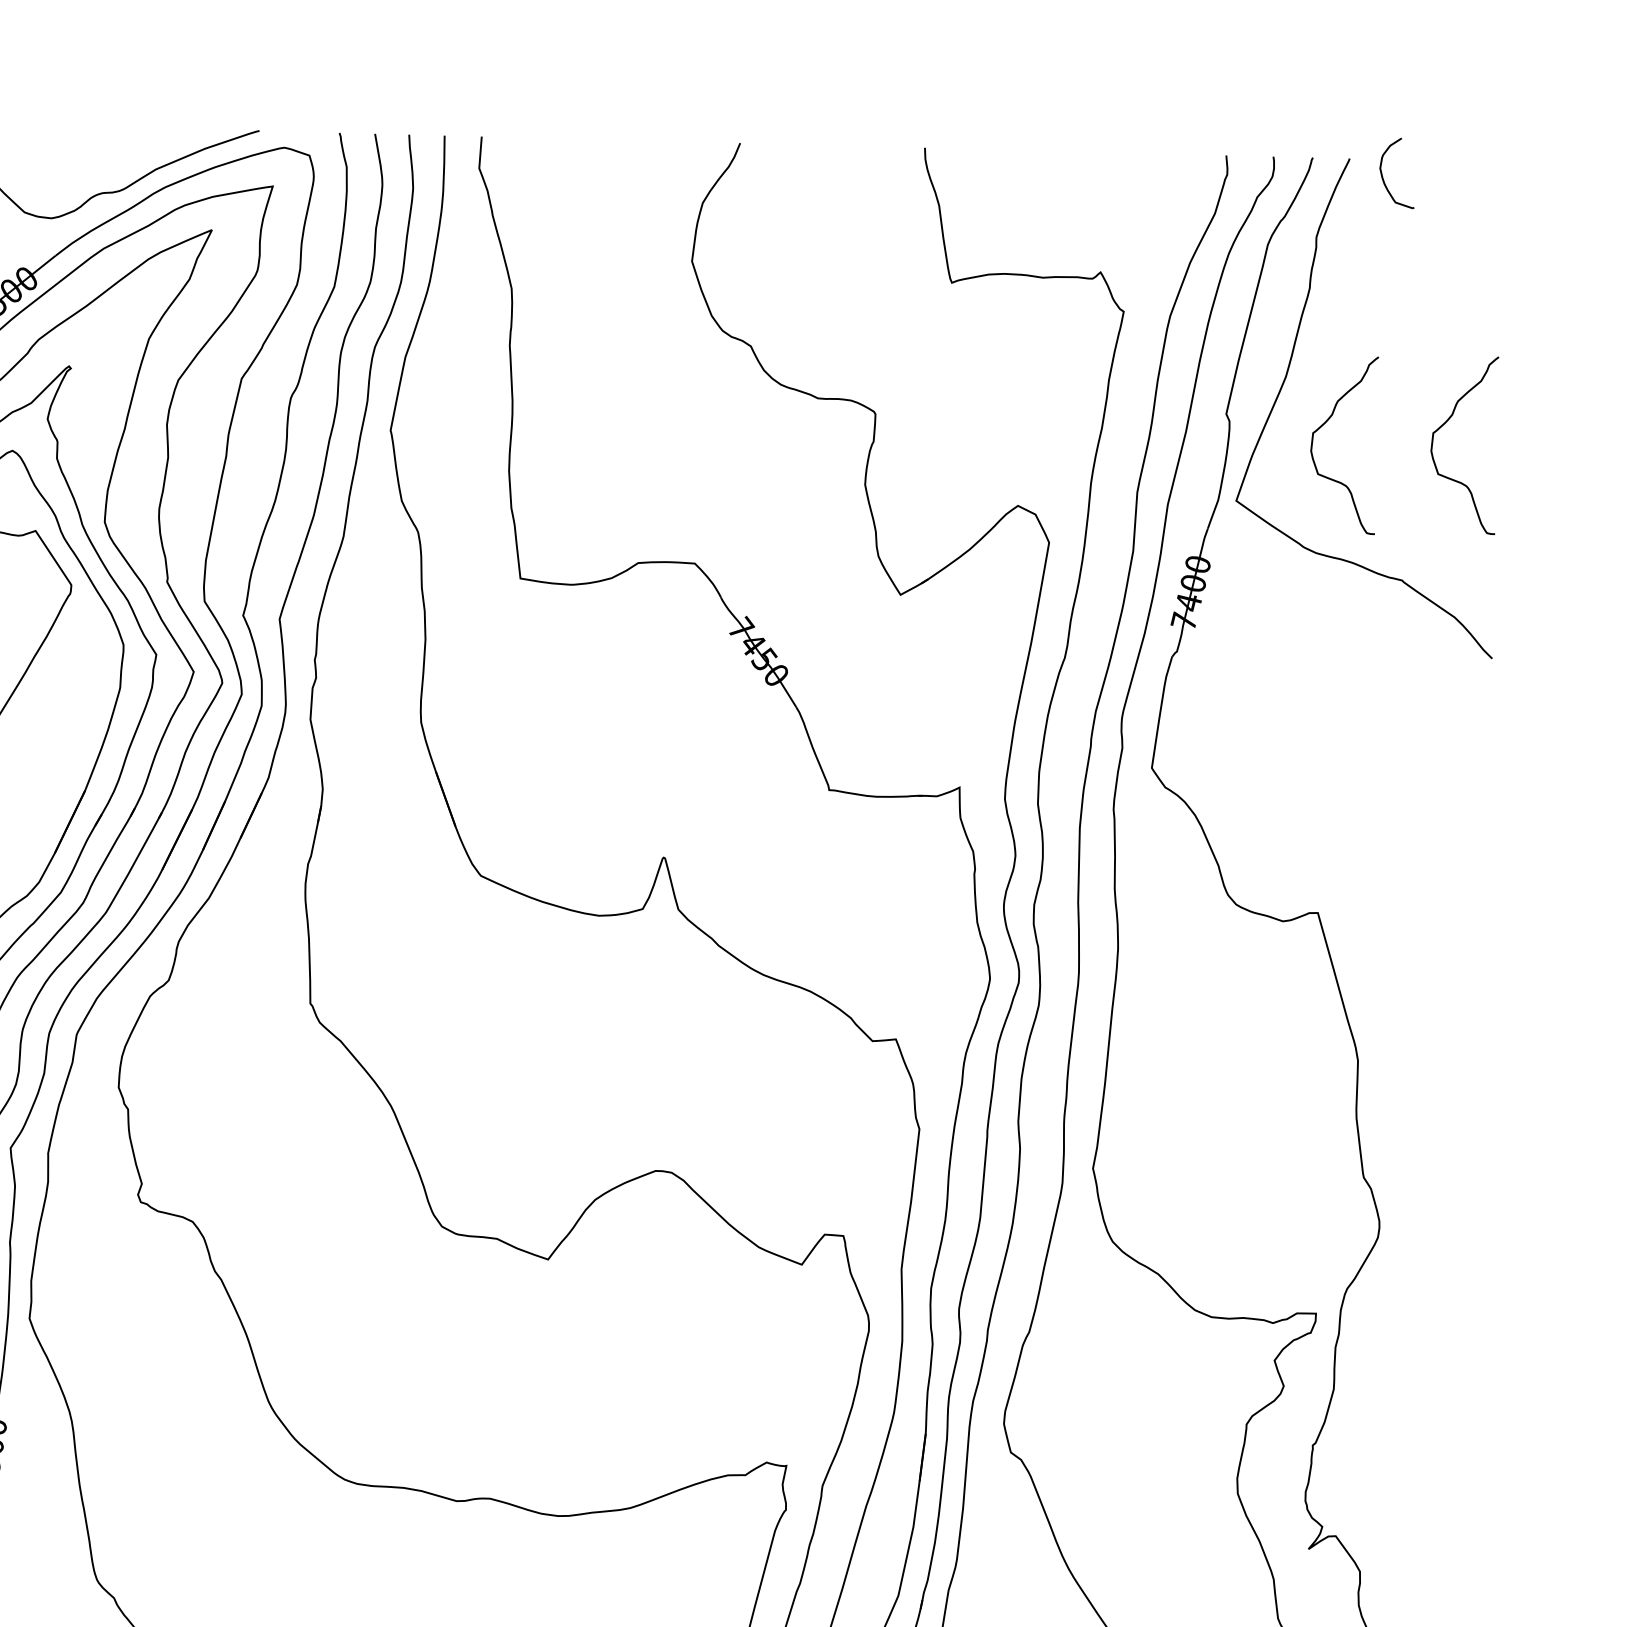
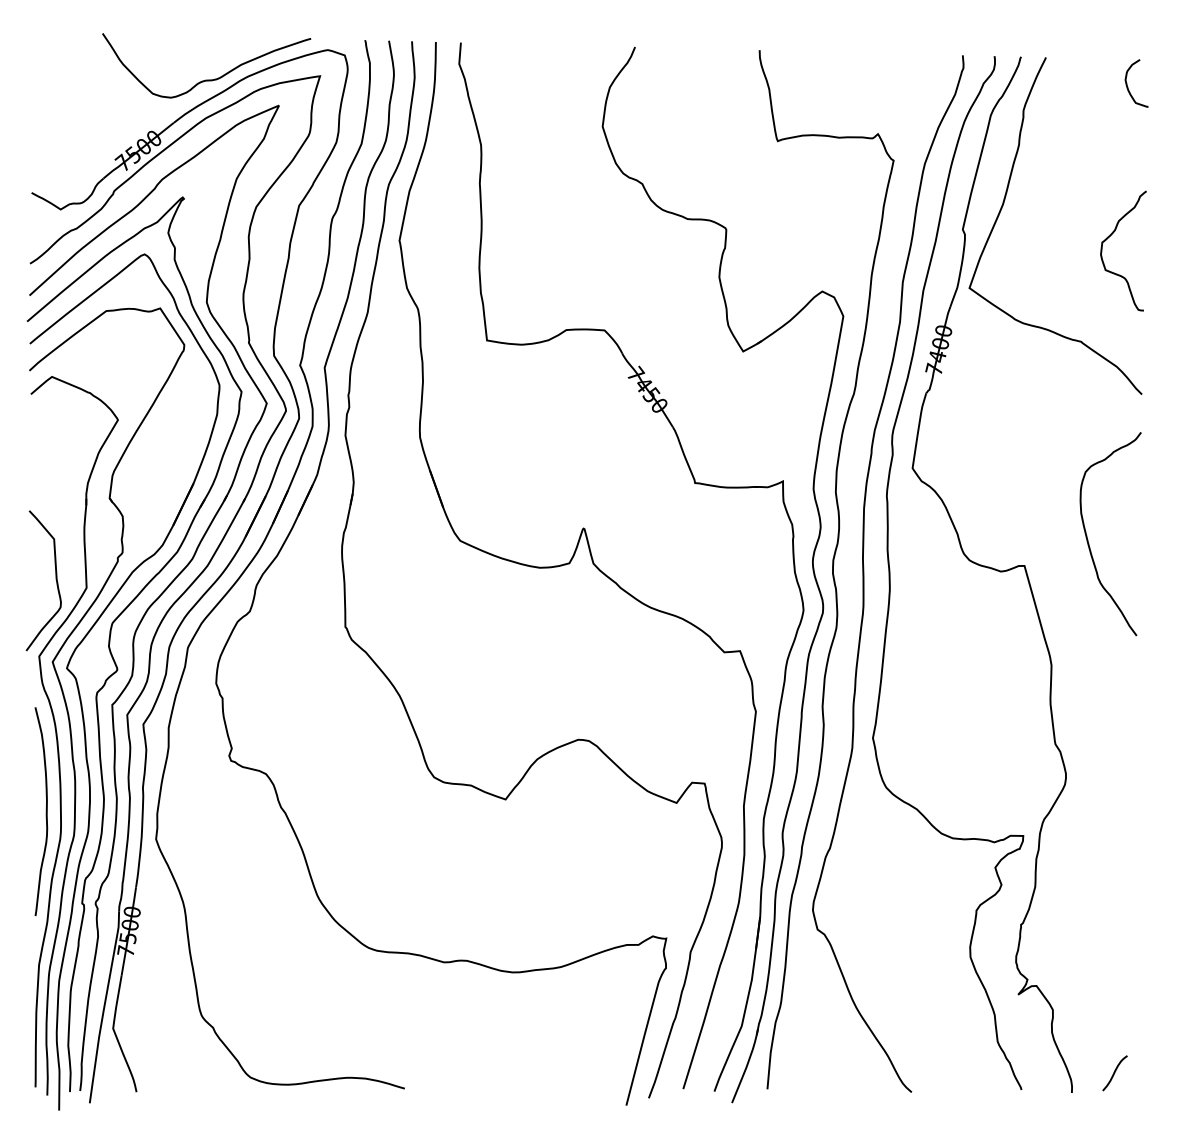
curve: (1384, 179) -> (1128, 87), moved
curve: (1325, 424) -> (1029, 236), removed
curve: (1412, 873) -> (1088, 539), added

